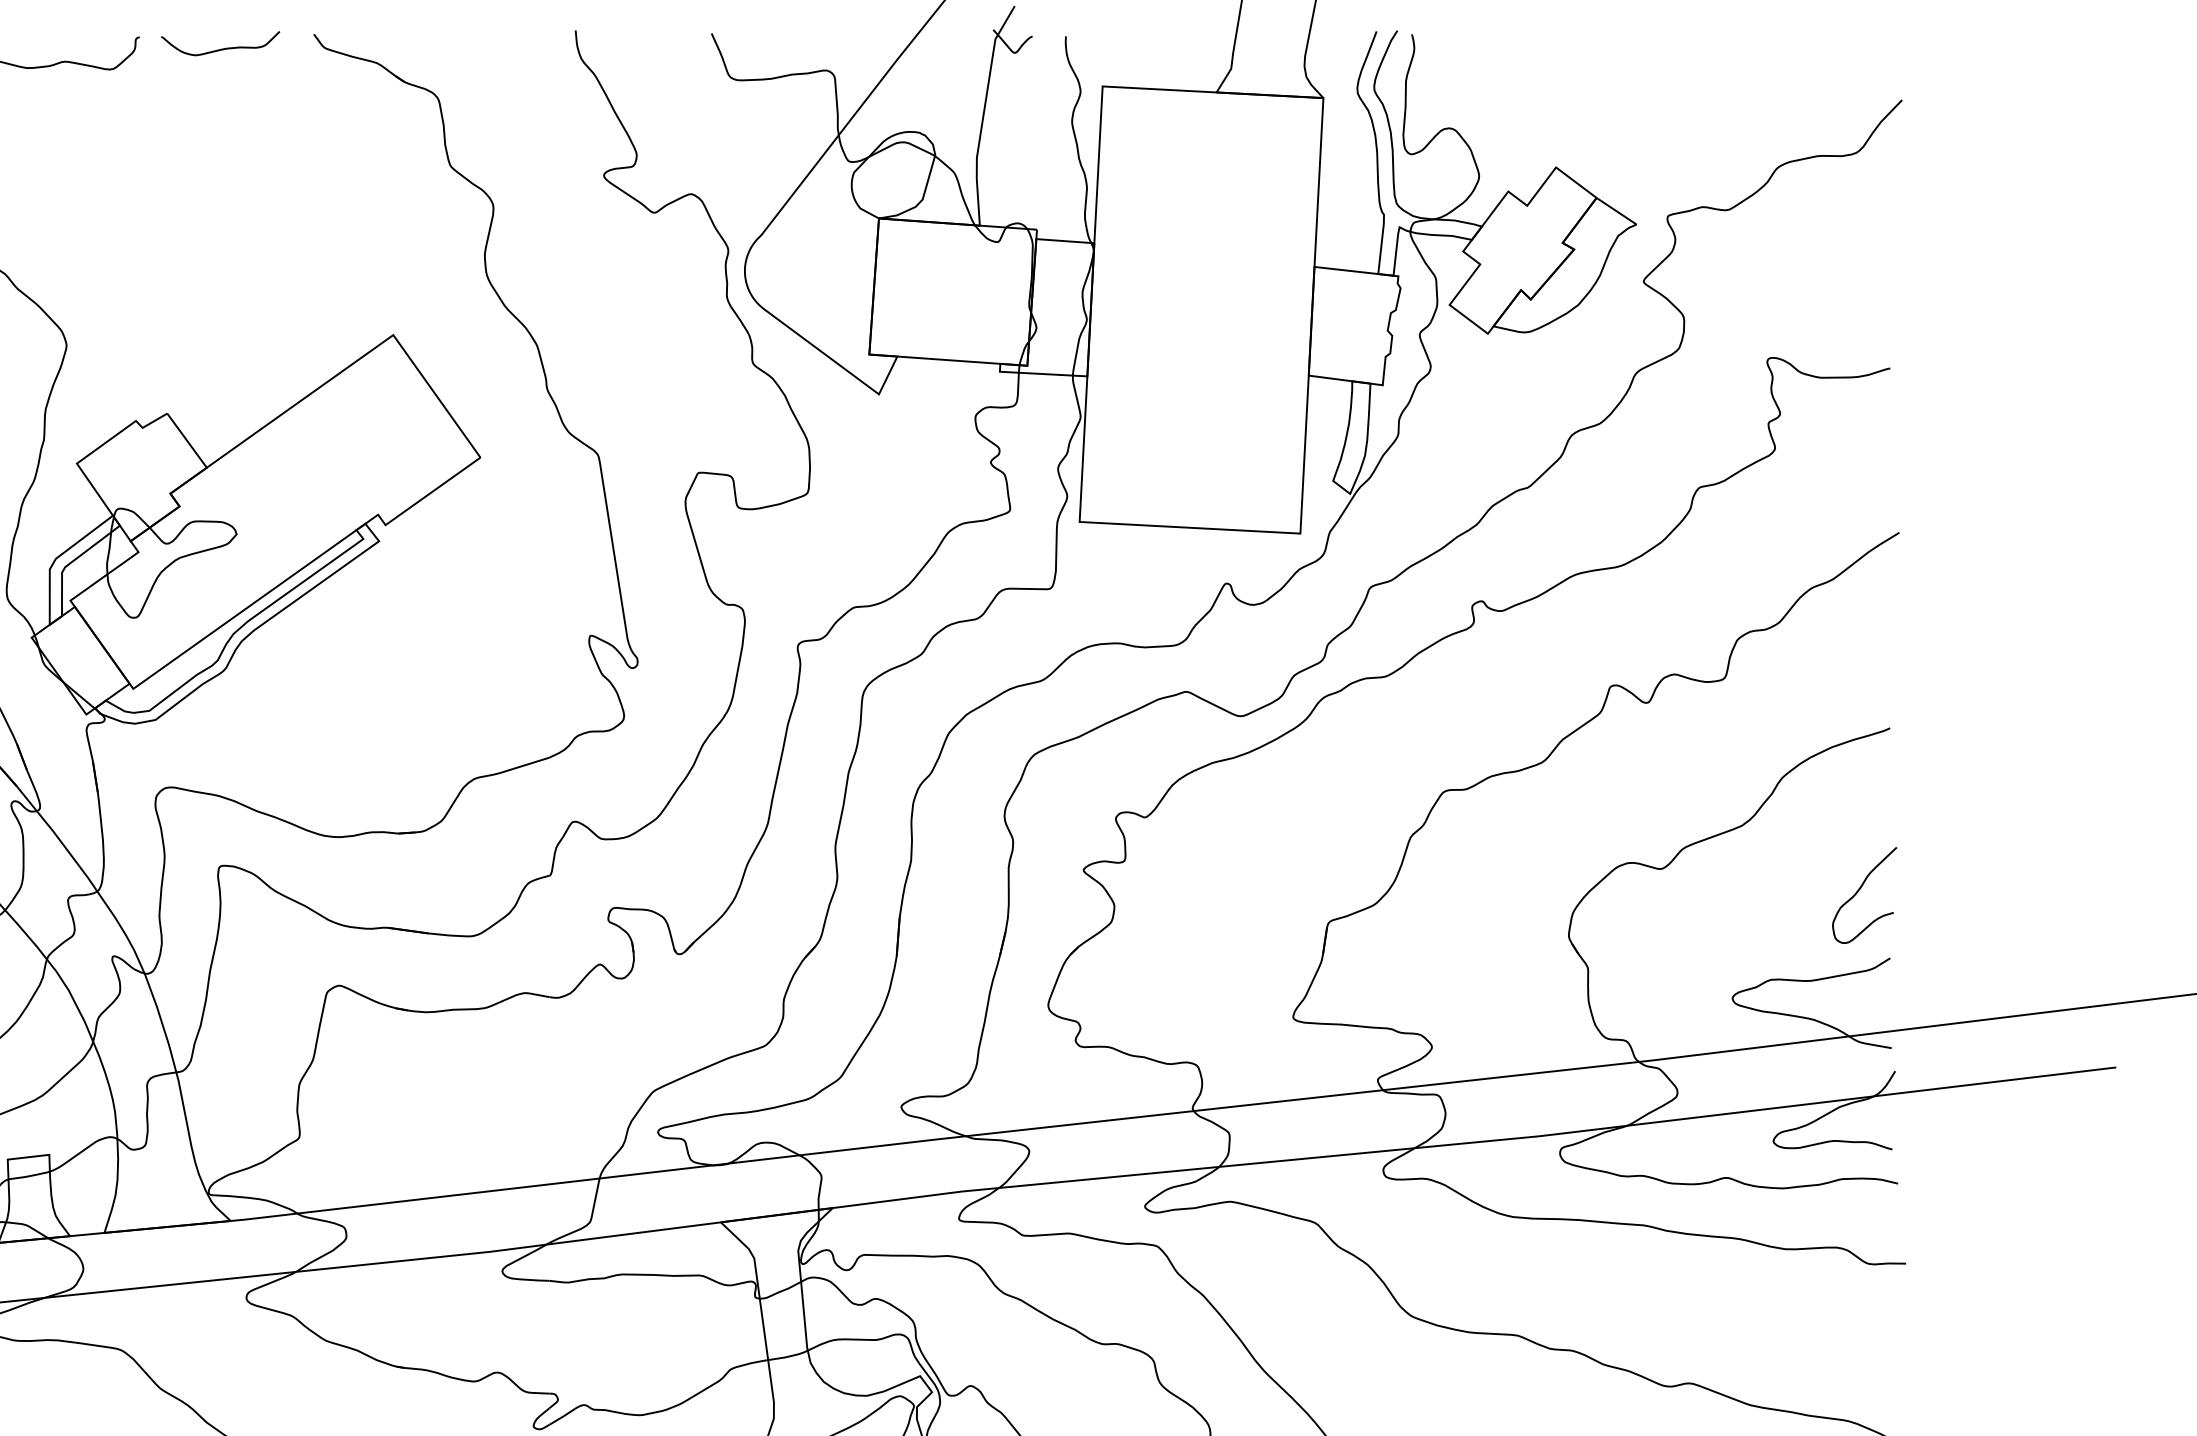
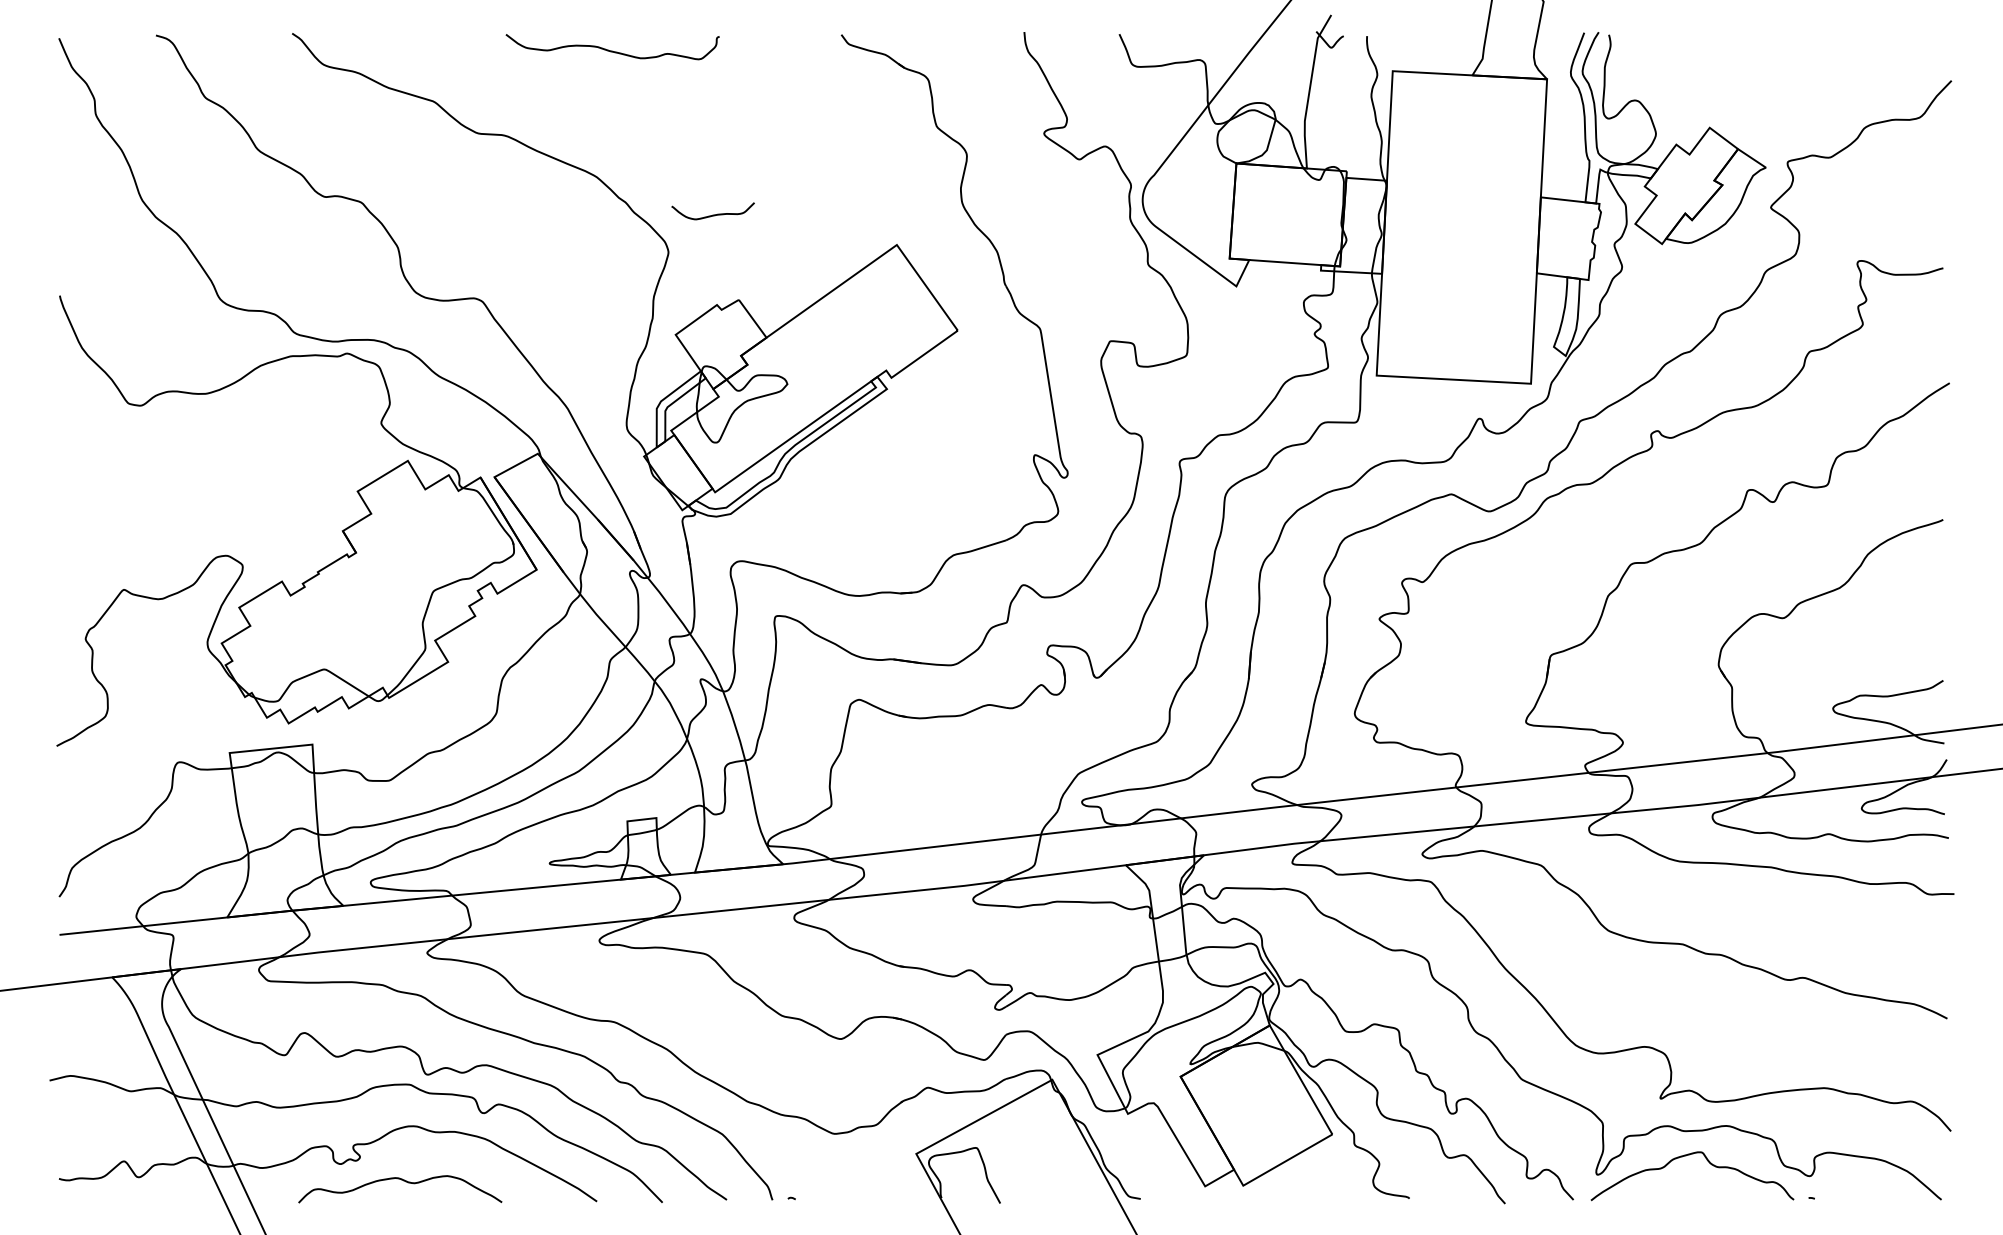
curve: (219, 48) -> (712, 214), moved
curve: (1860, 890) -> (1922, 633), removed

